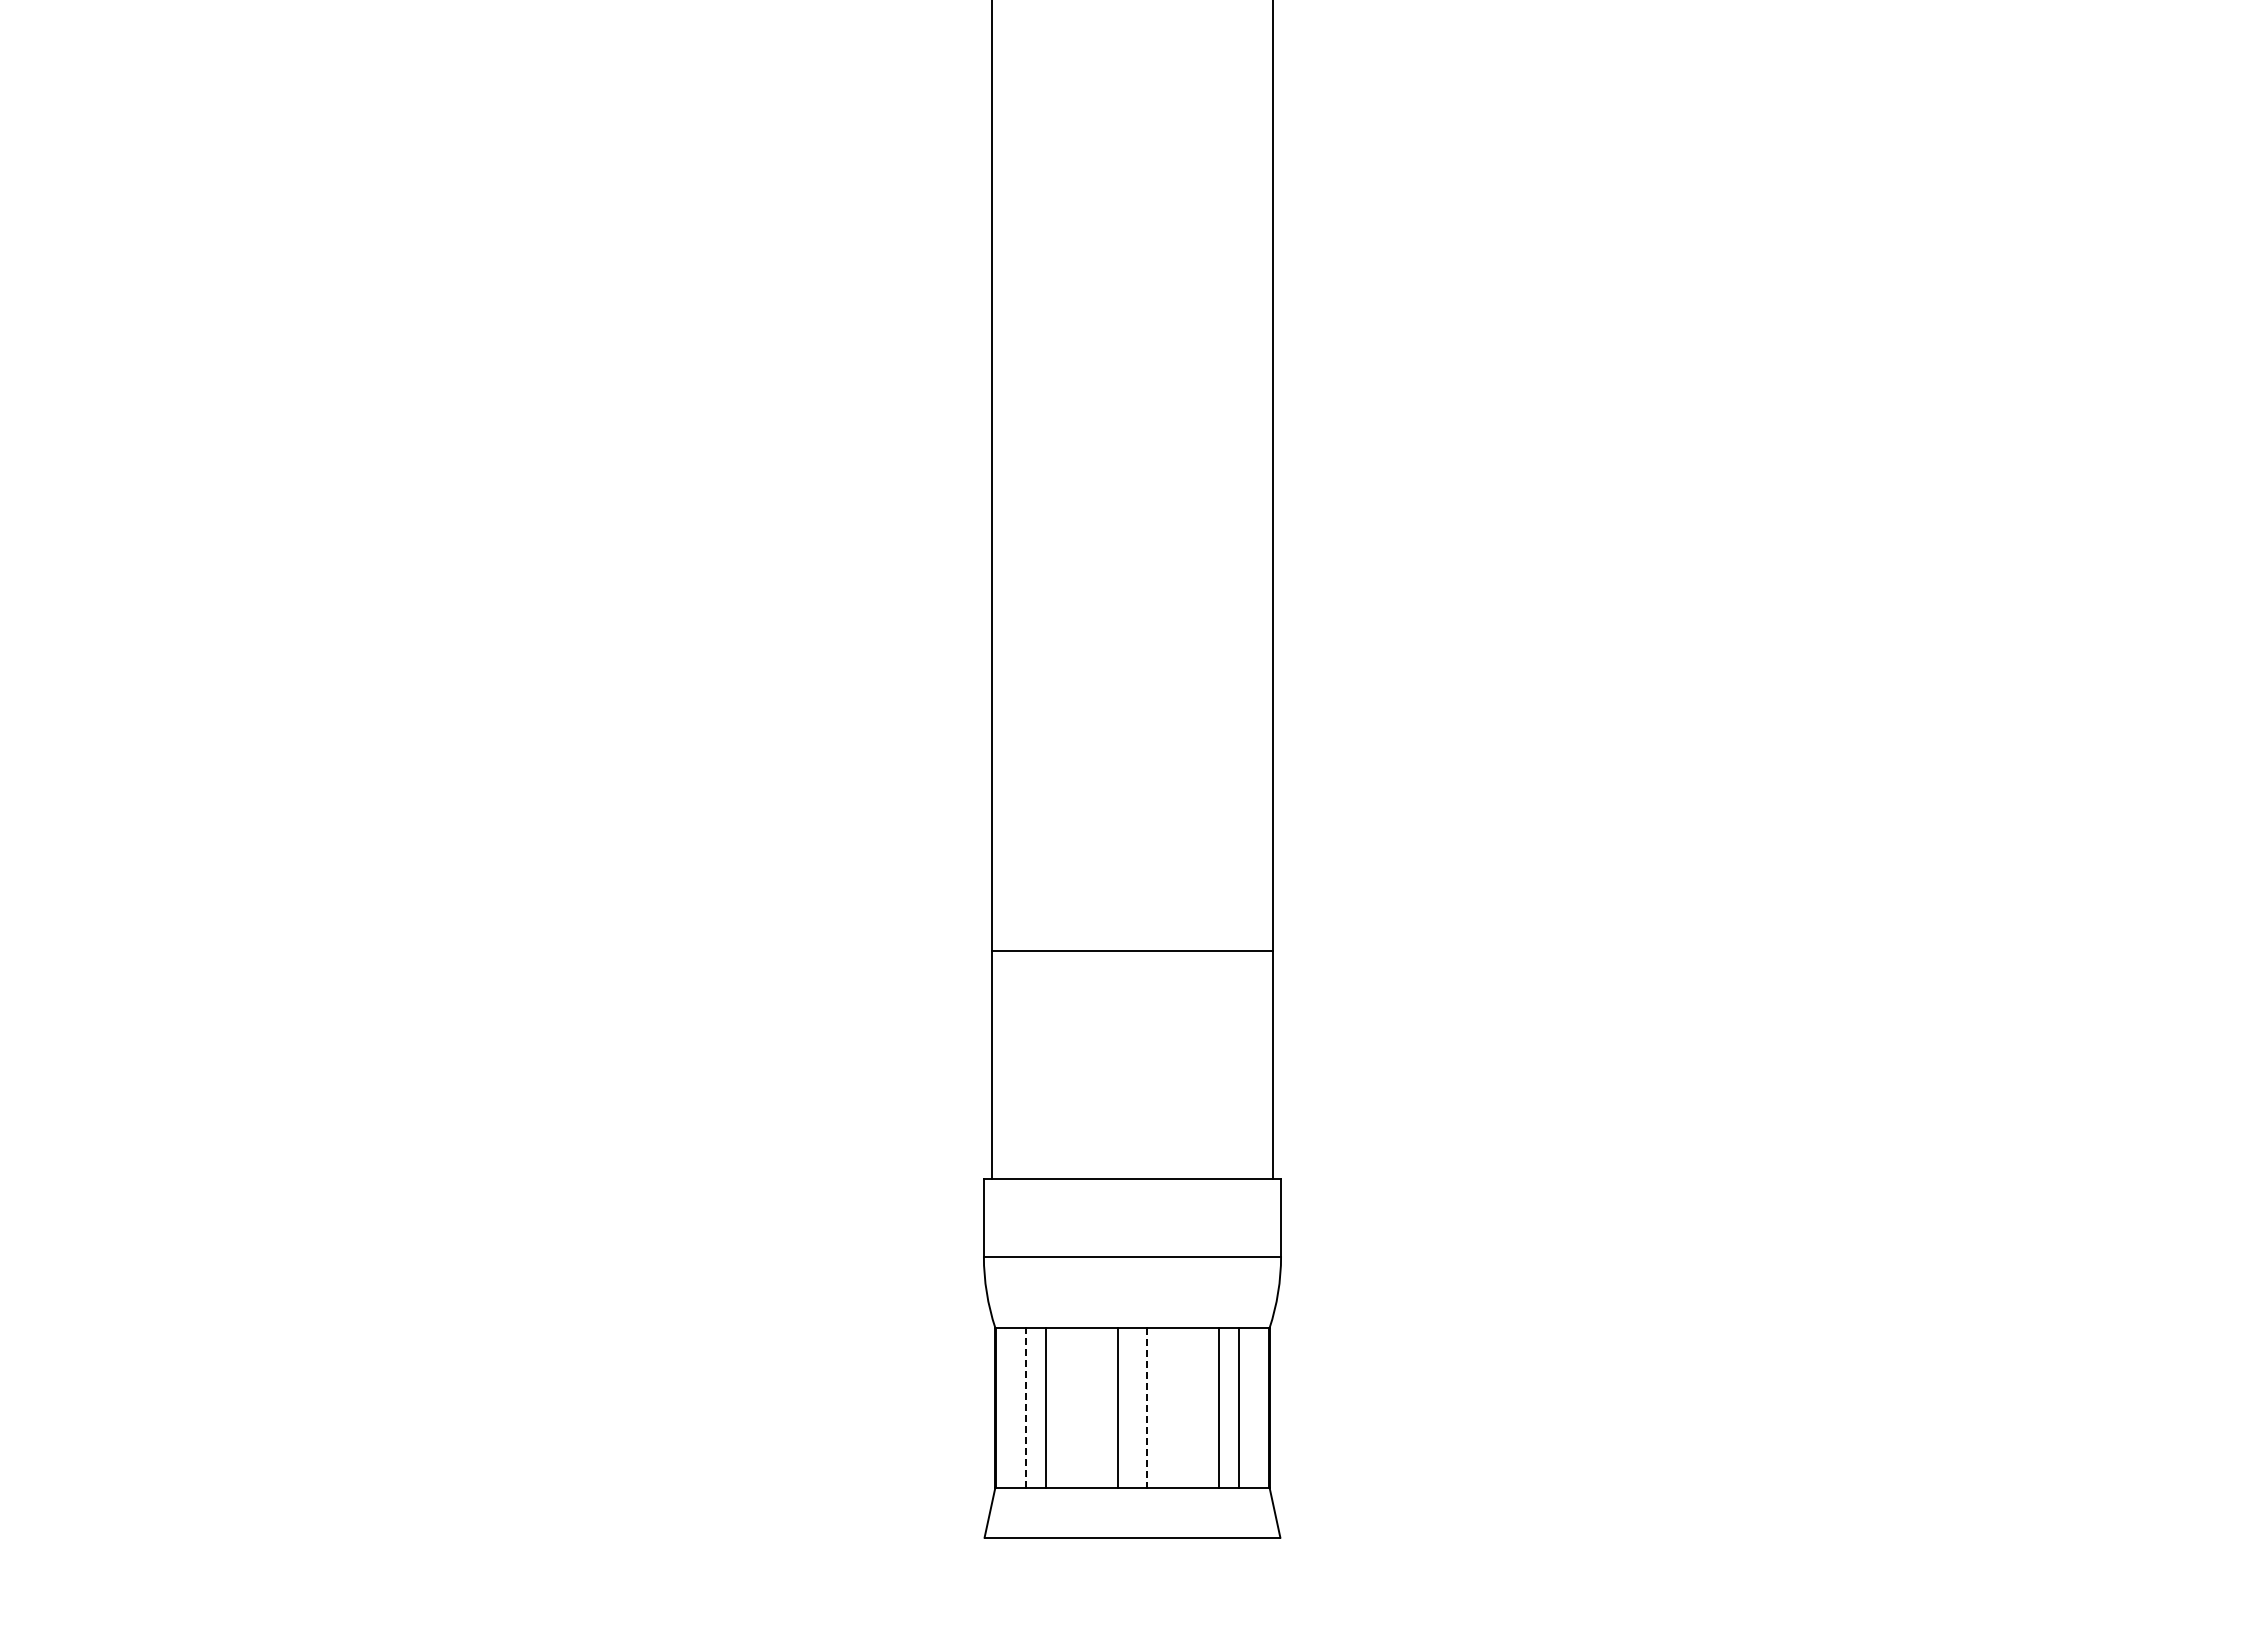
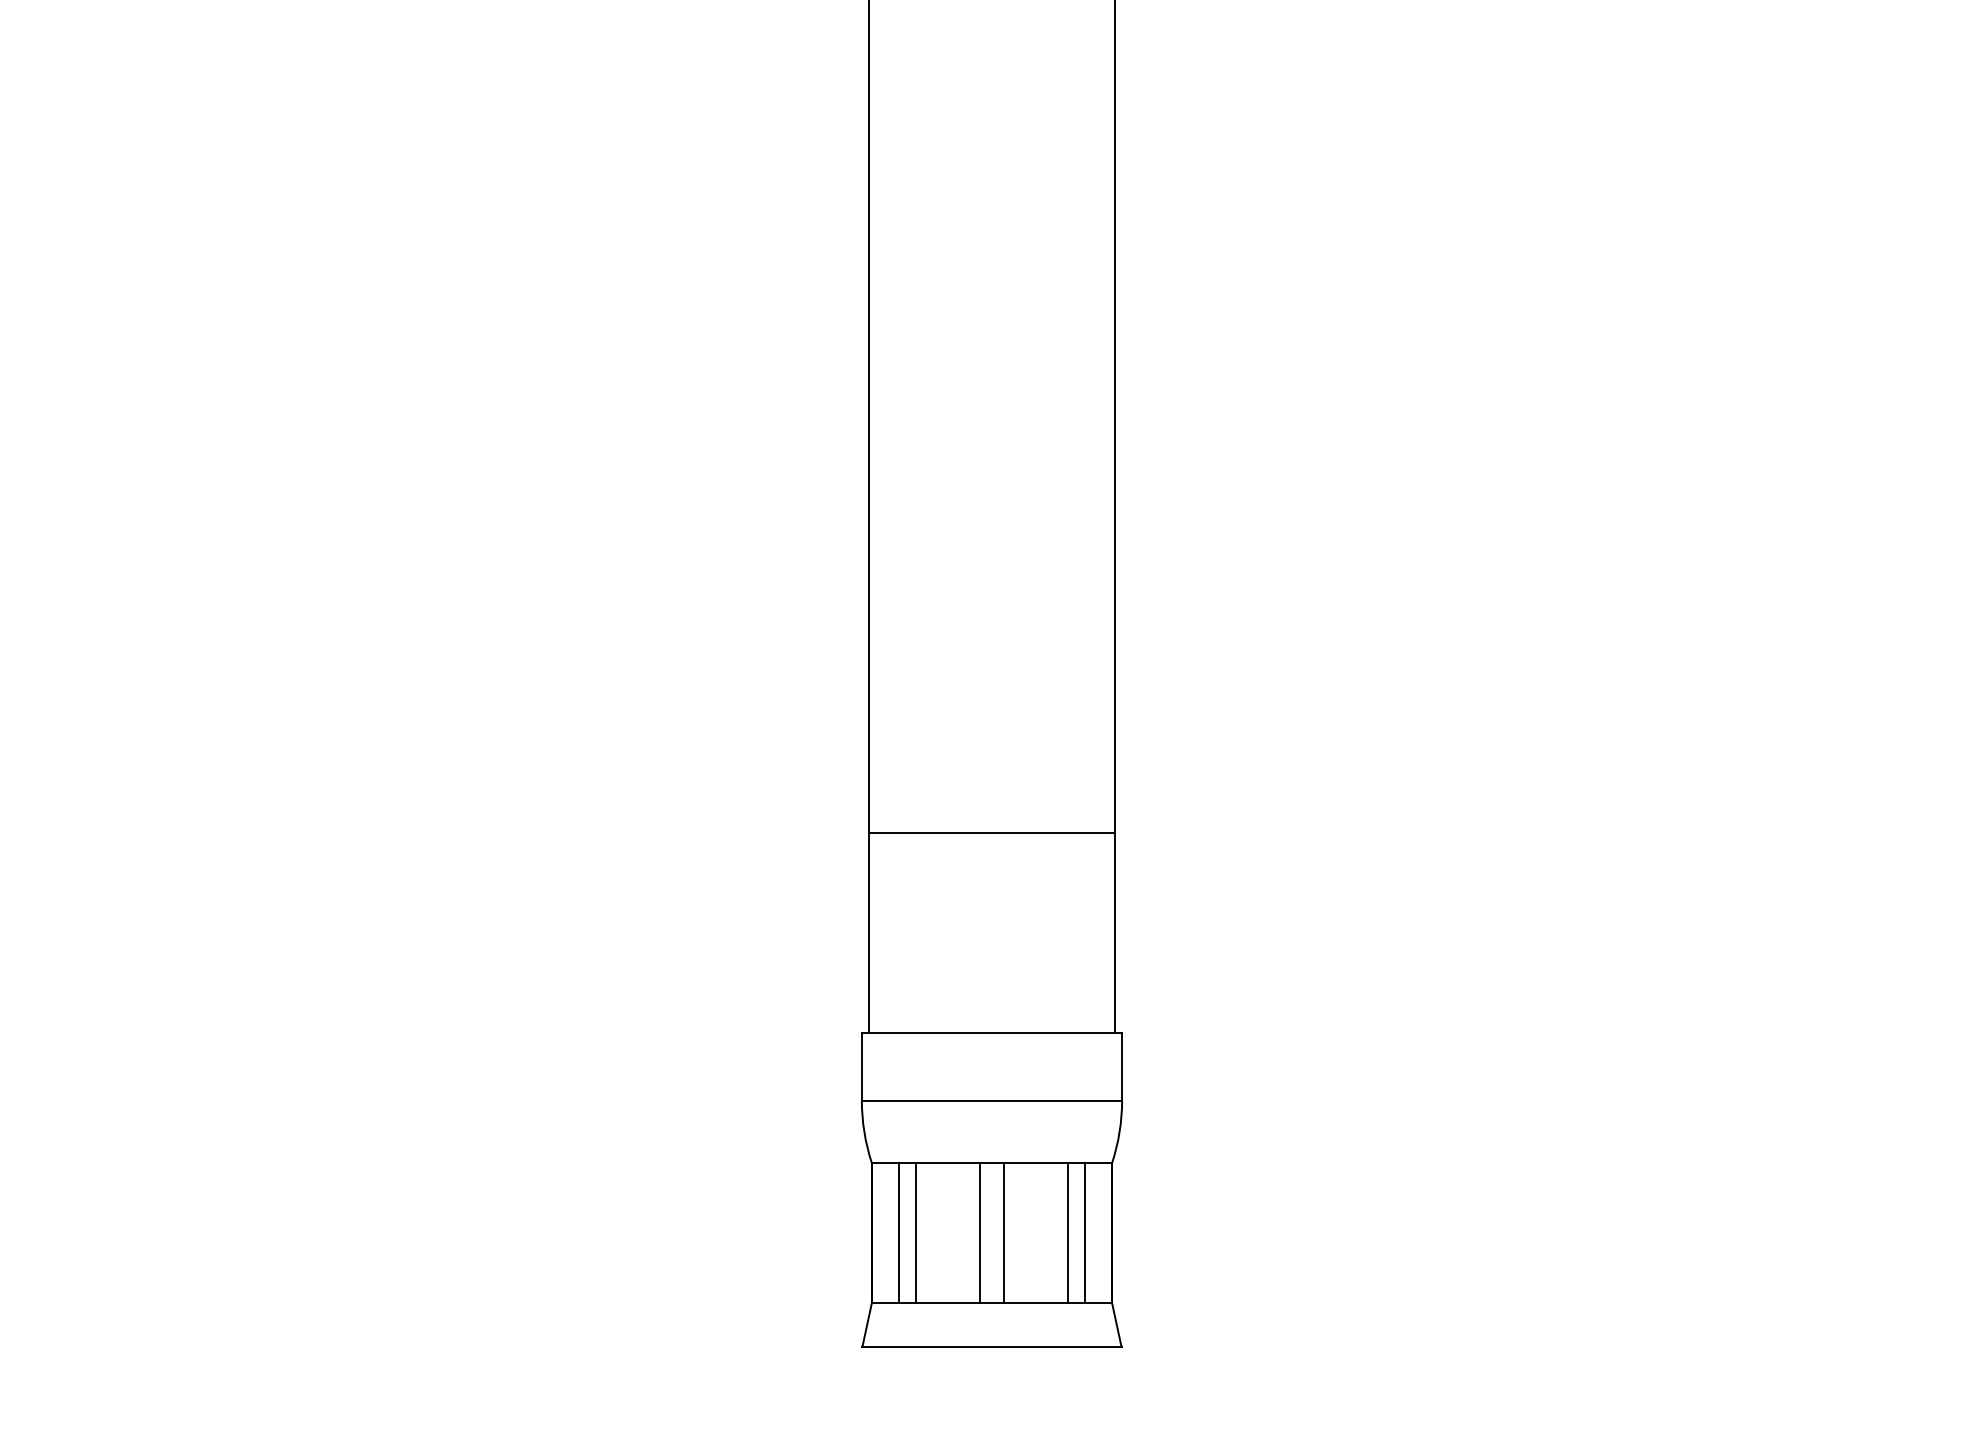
line: (1025, 1407) -> (898, 1232), dashed -> solid
line: (1146, 1408) -> (1004, 1233), dashed -> solid

